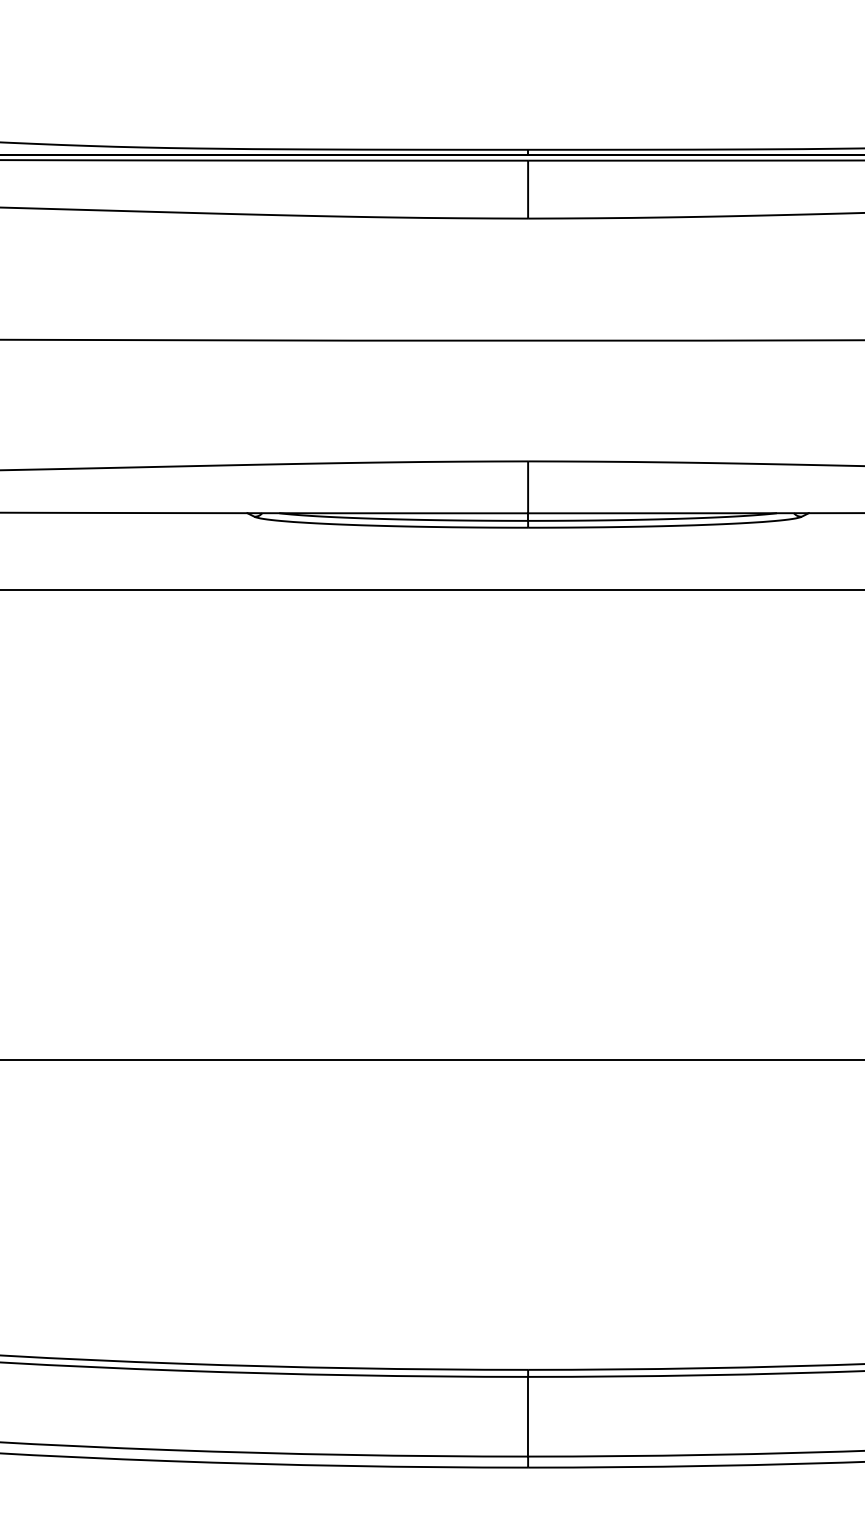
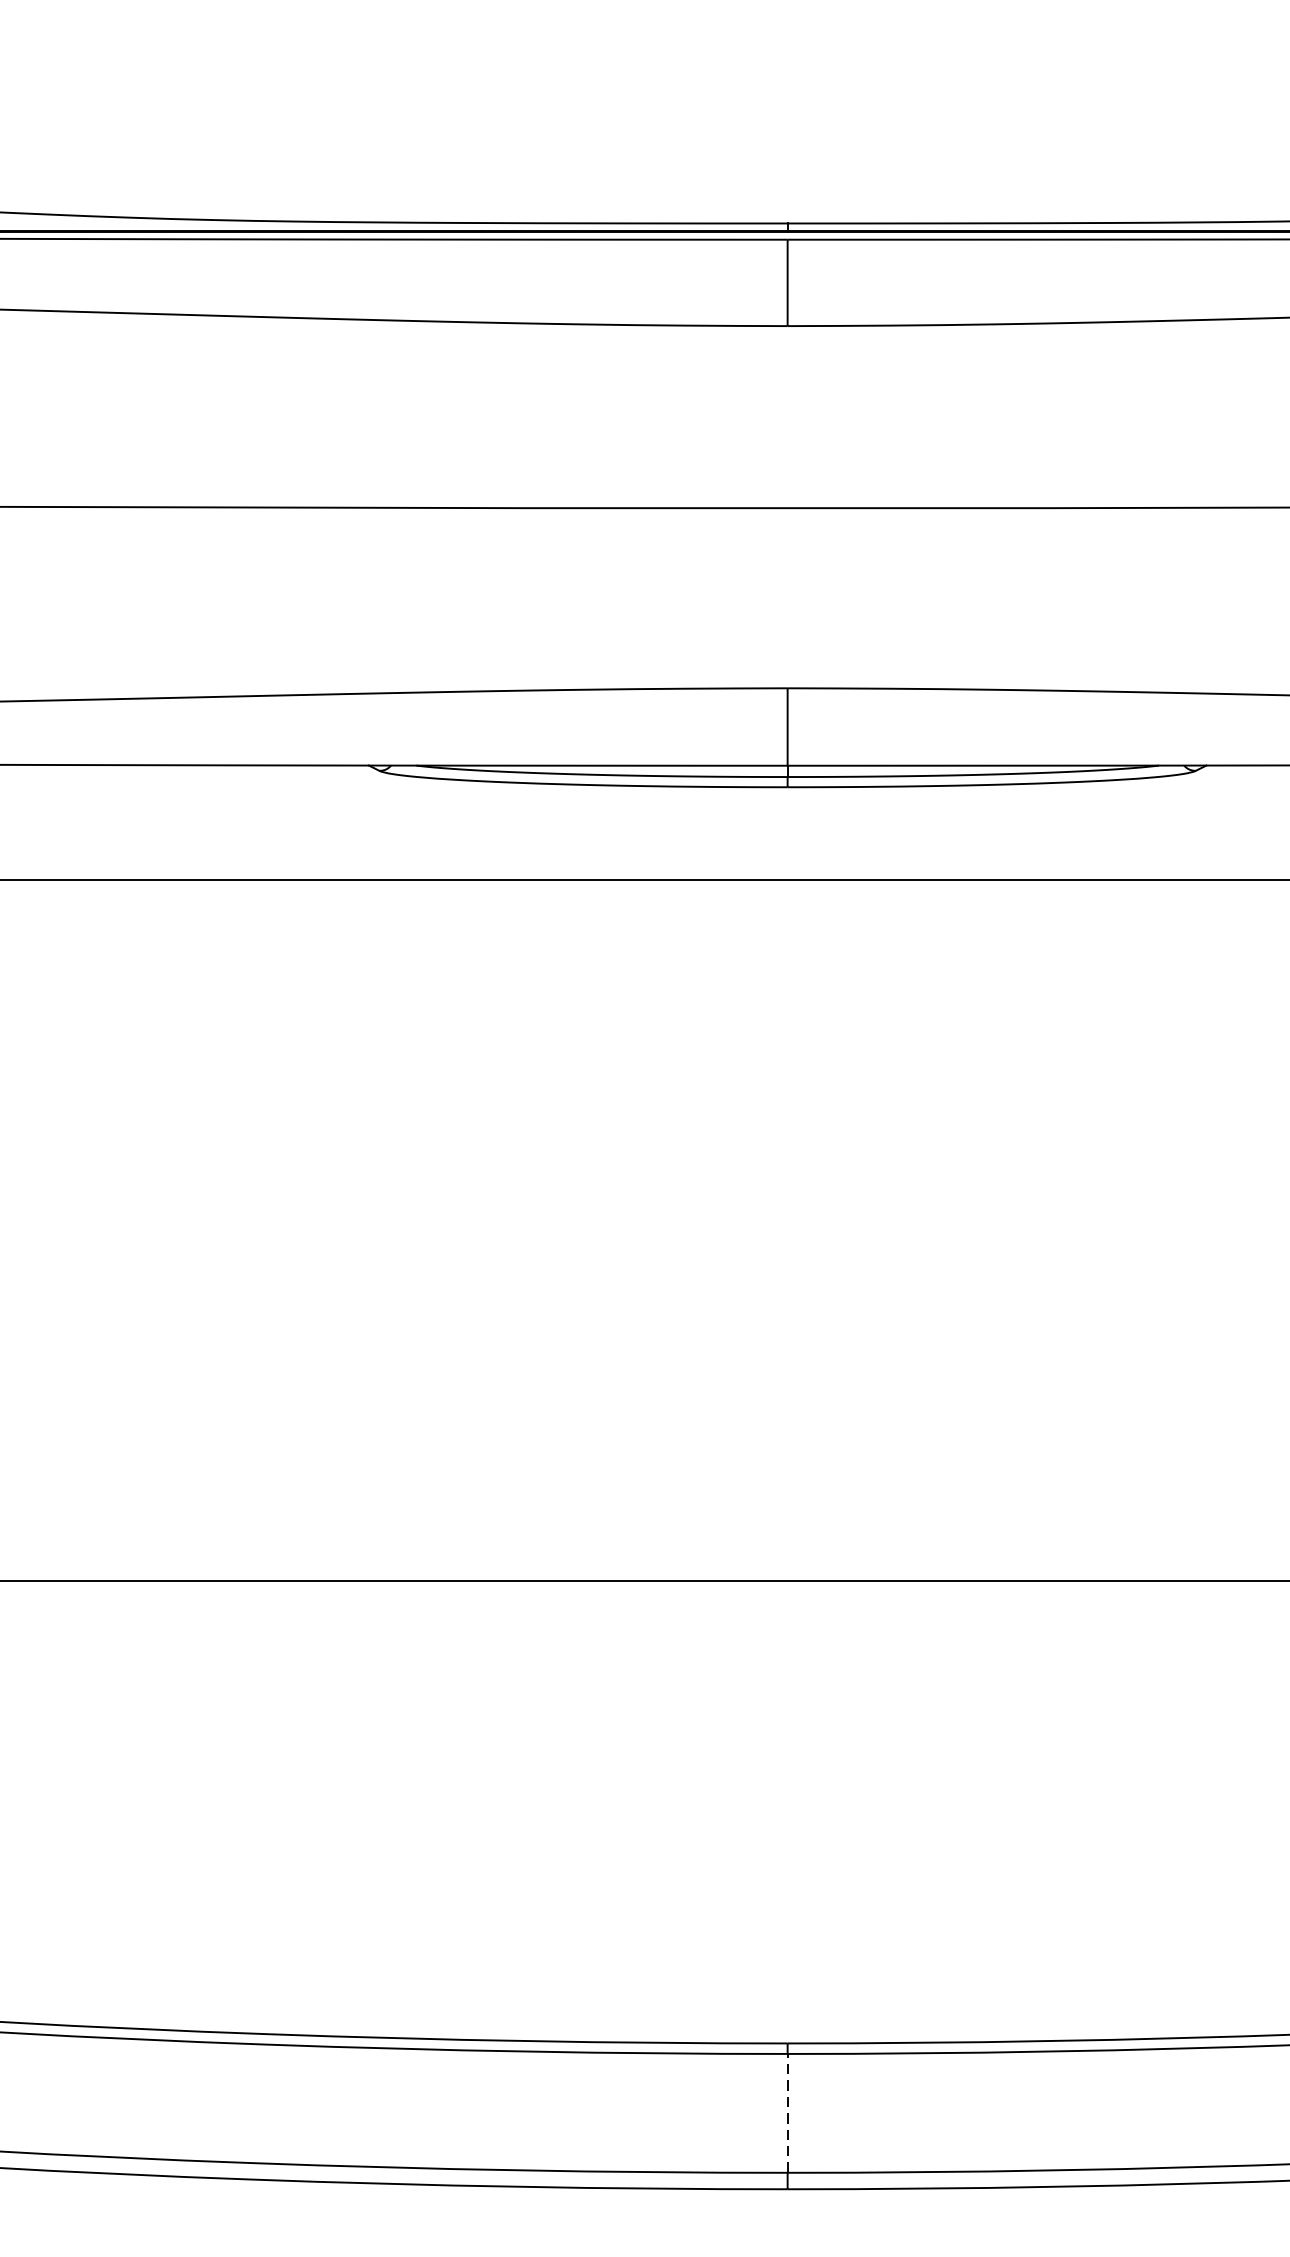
line: (528, 1416) -> (788, 2113), solid -> dashed

